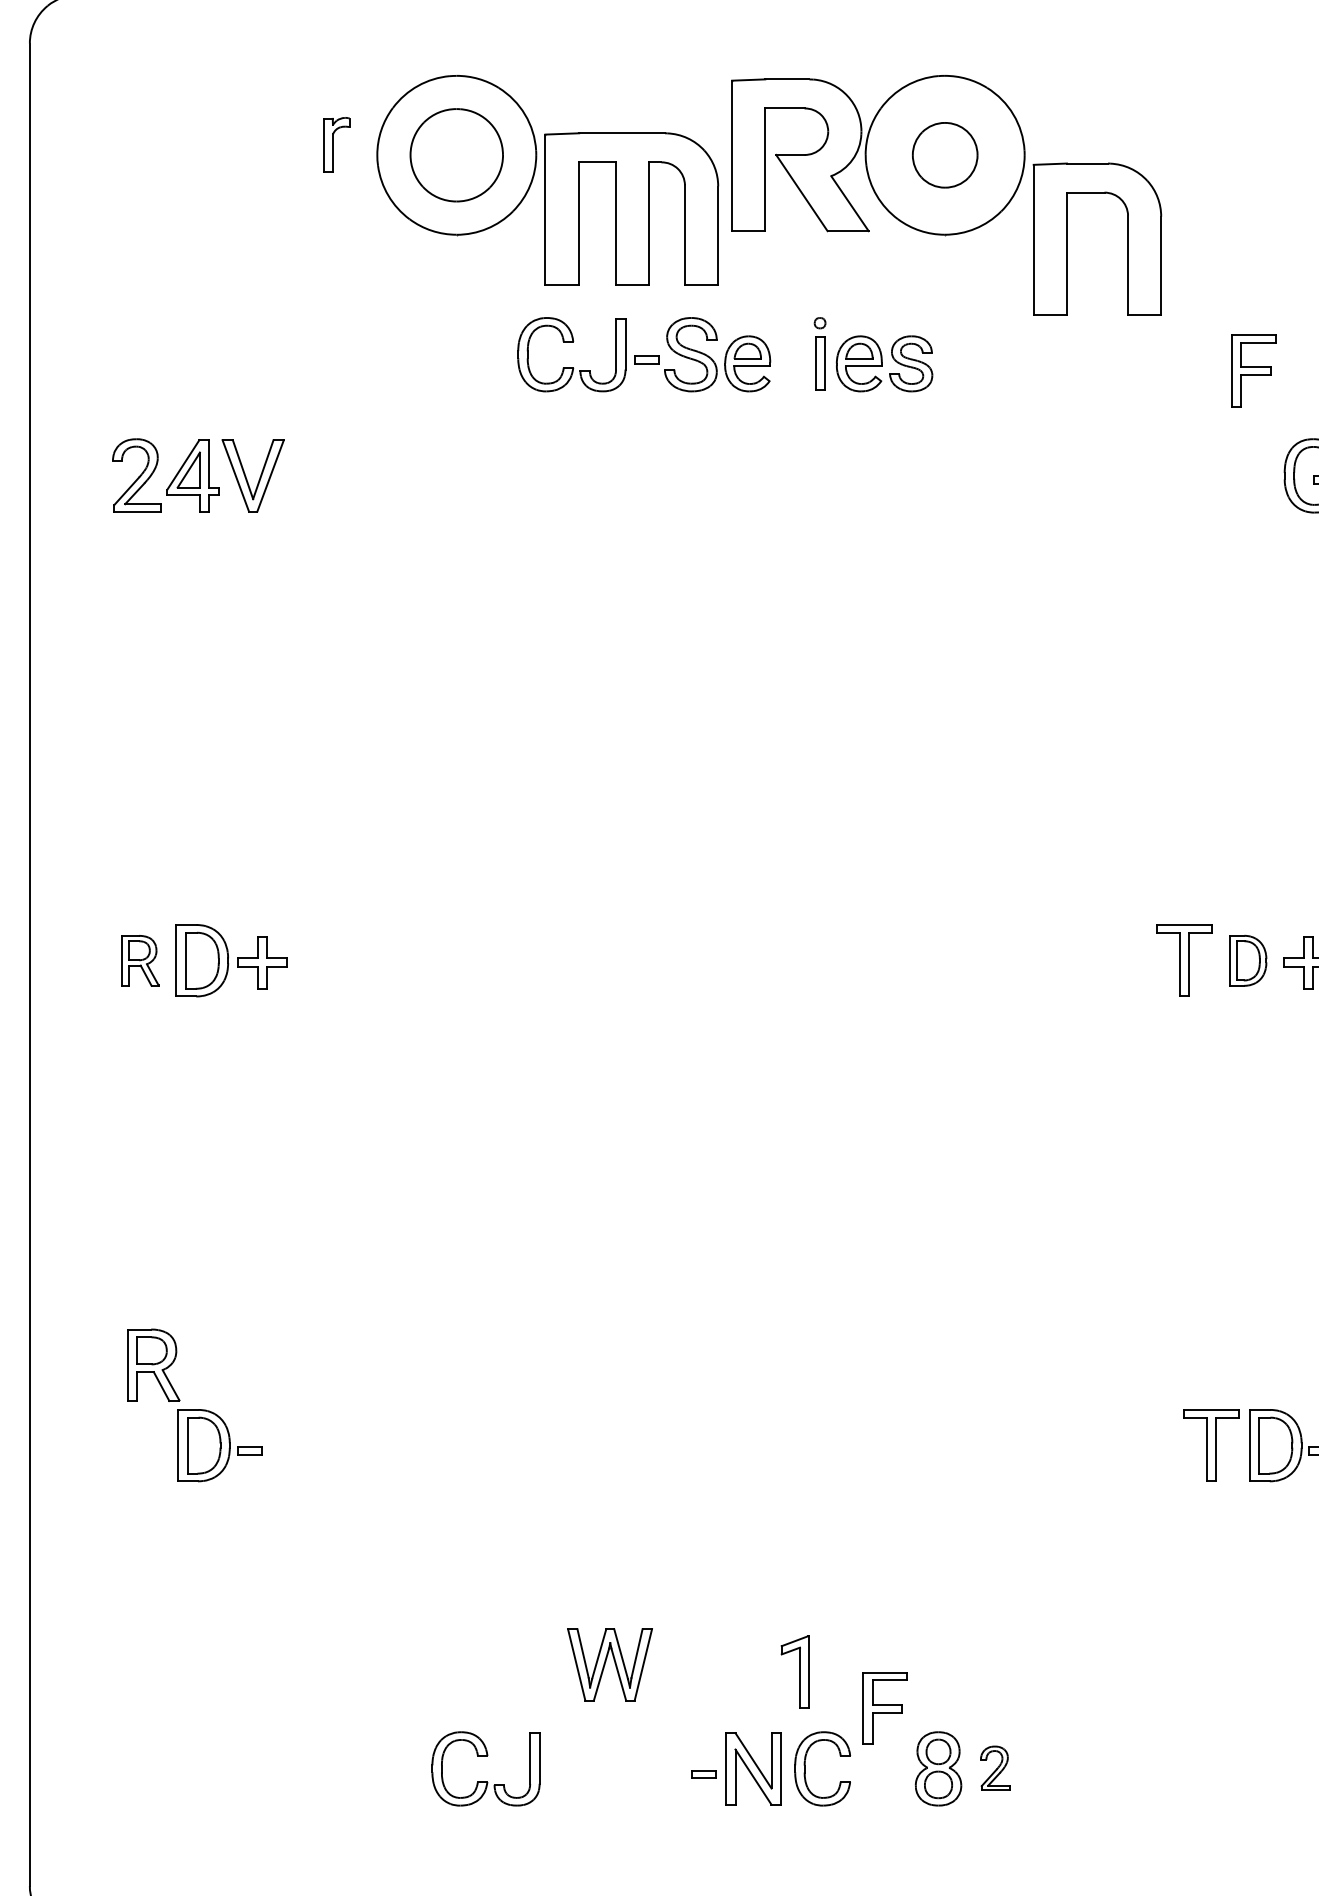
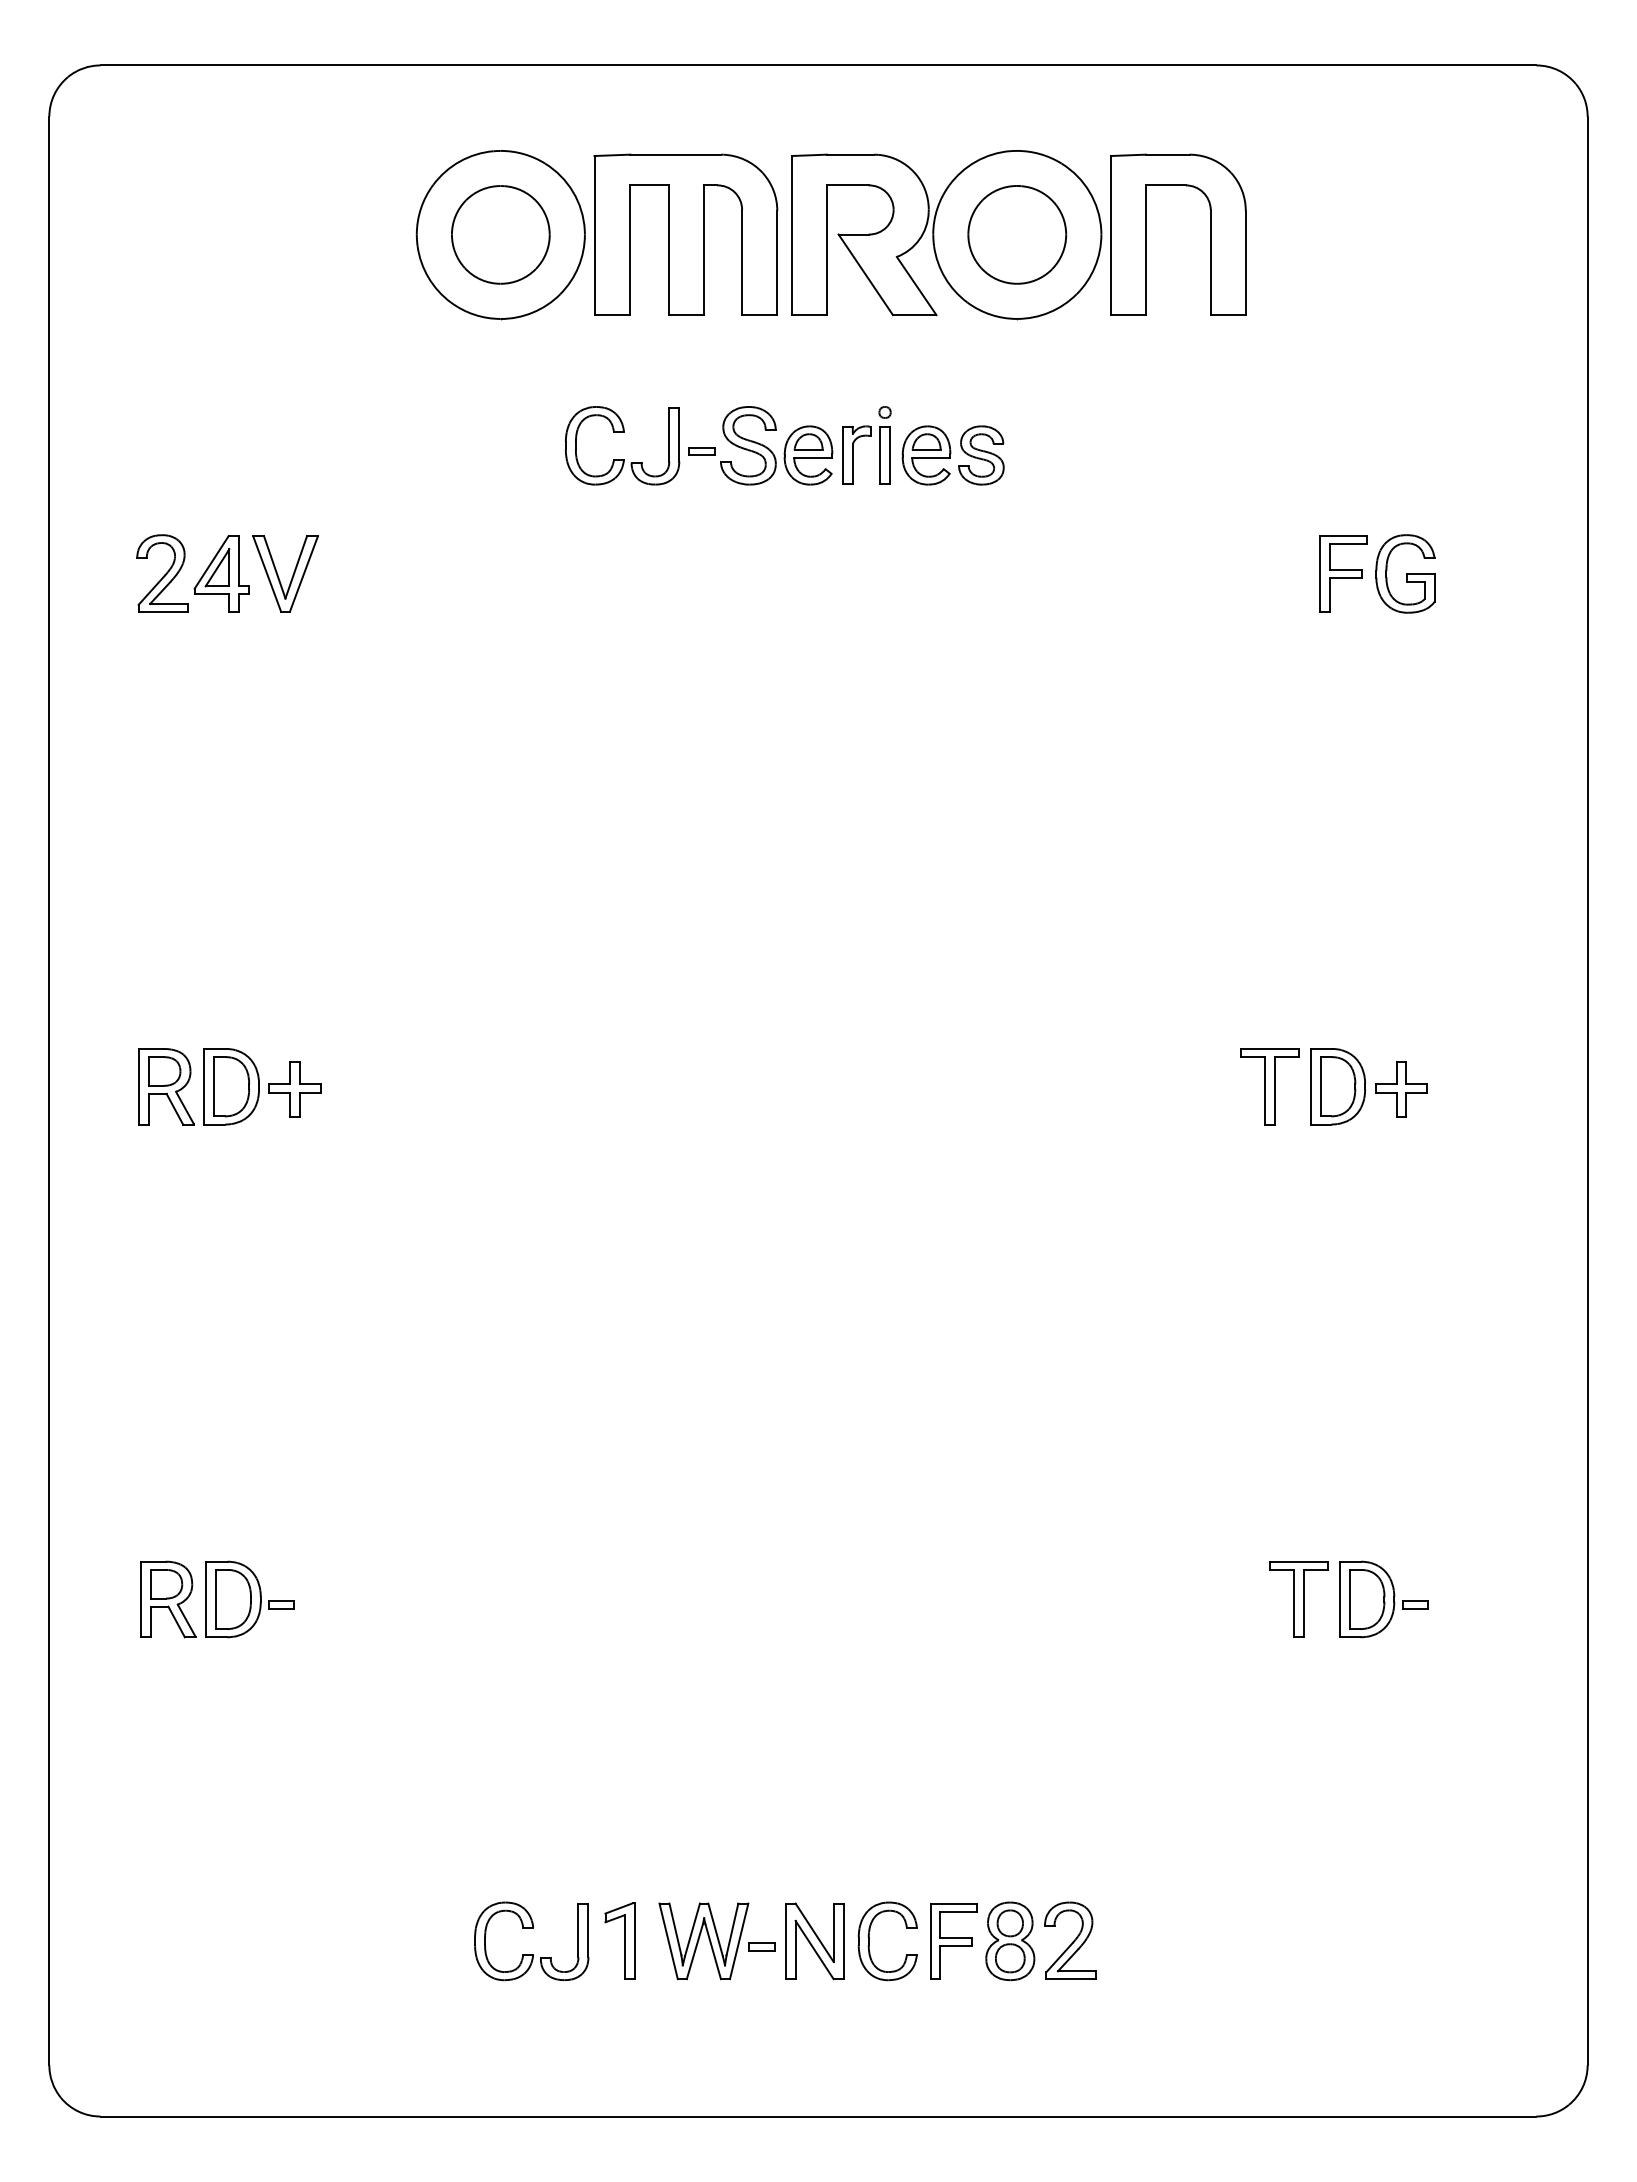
part: (336, 144) -> (856, 454), moved
part: (945, 154) -> (1017, 234), size x1.43
part: (631, 208) -> (685, 234), moved
part: (1067, 239) -> (1146, 234), moved
part: (1253, 370) -> (1343, 573), moved
part: (140, 960) -> (166, 1086), size x1.43
part: (1247, 960) -> (1337, 1086), size x1.43
part: (153, 1365) -> (168, 1599), moved
part: (609, 1665) -> (703, 1941), moved
part: (794, 1671) -> (619, 1940), moved
part: (884, 1708) -> (953, 1941), moved
part: (995, 1768) -> (1070, 1940), size x1.67

